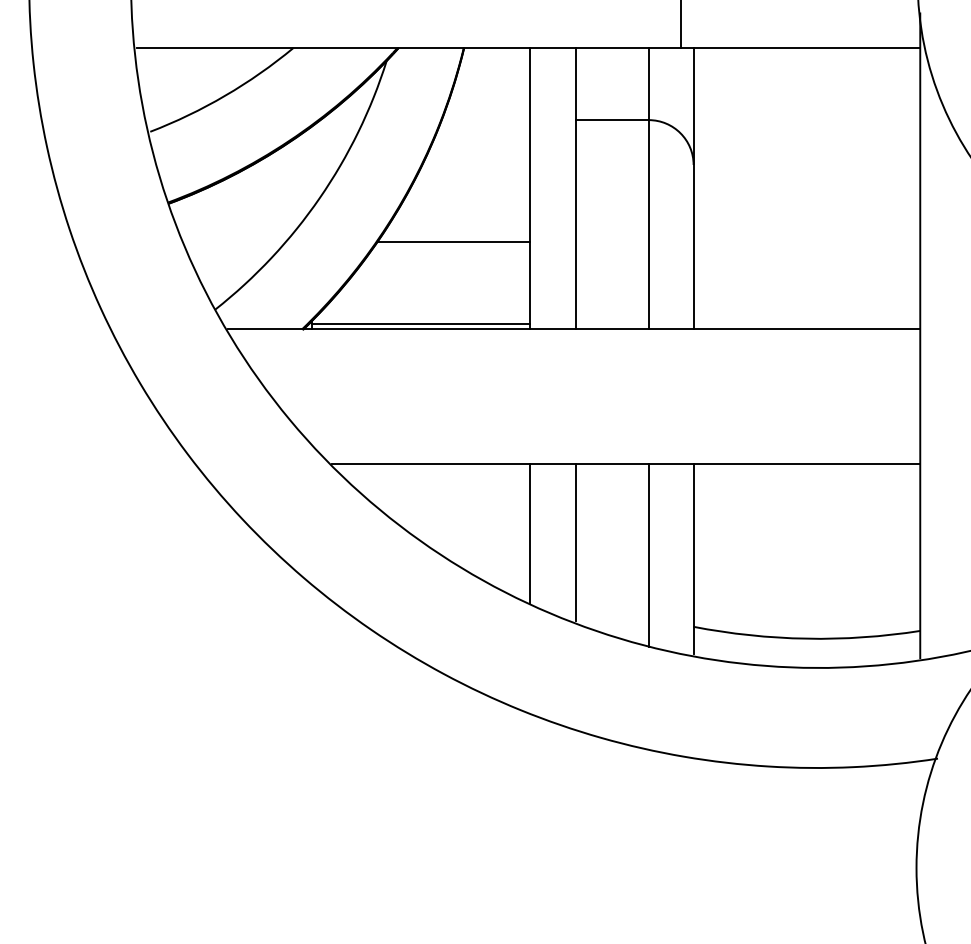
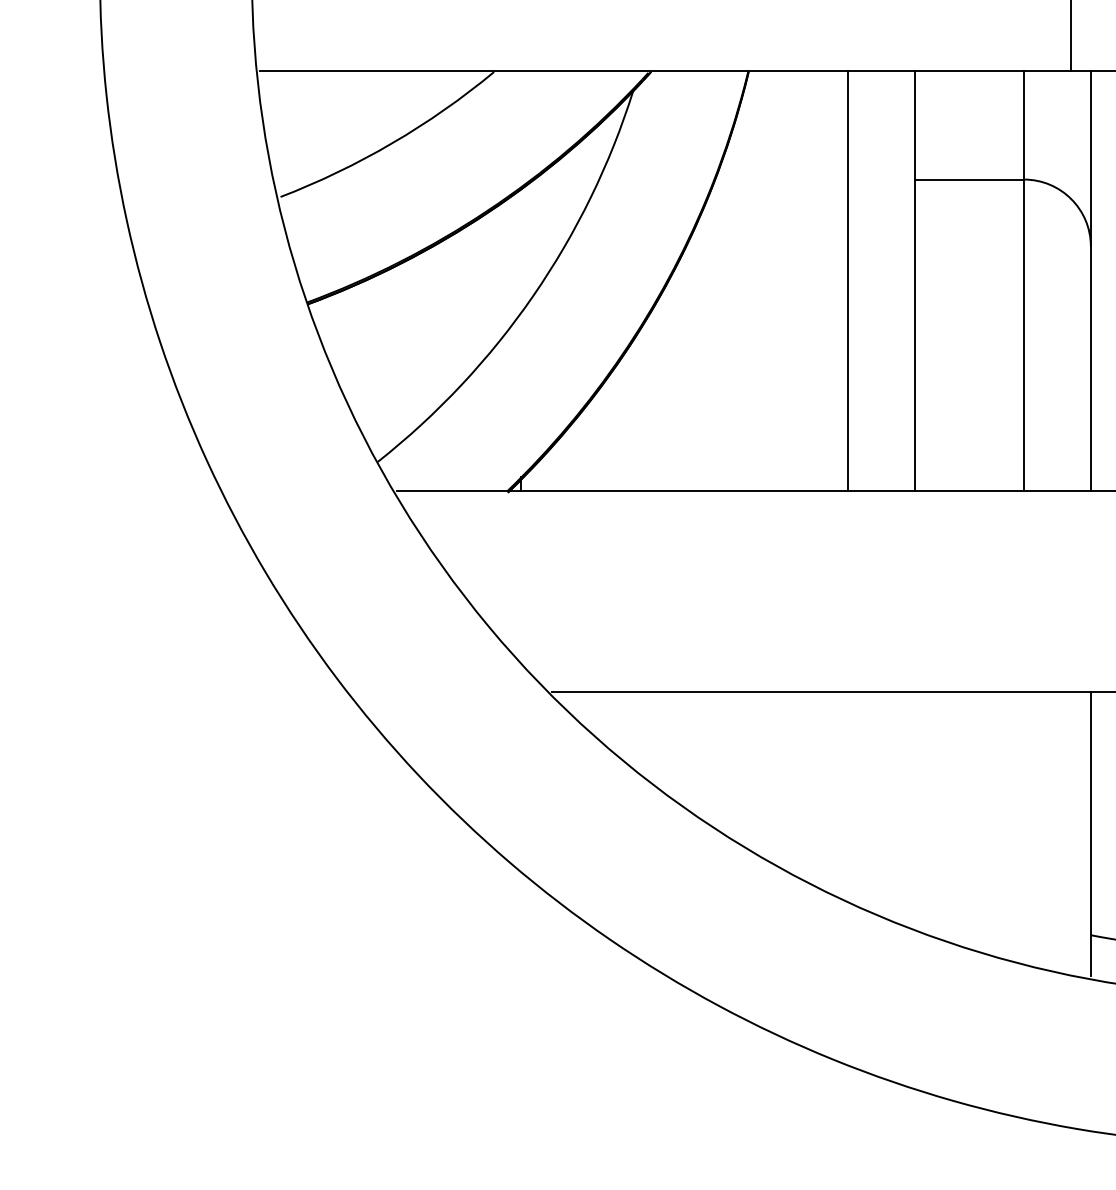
line: (453, 241) -> (732, 360), removed
line: (420, 323) -> (683, 482), removed
line: (530, 533) -> (847, 796), removed
line: (575, 542) -> (914, 809), removed
line: (648, 554) -> (1023, 827), removed

